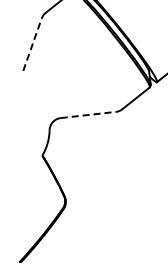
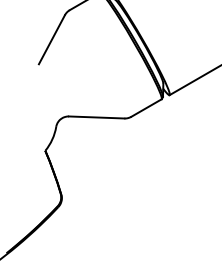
line: (32, 44) -> (51, 39), dashed -> solid
line: (88, 115) -> (96, 117), dashed -> solid

